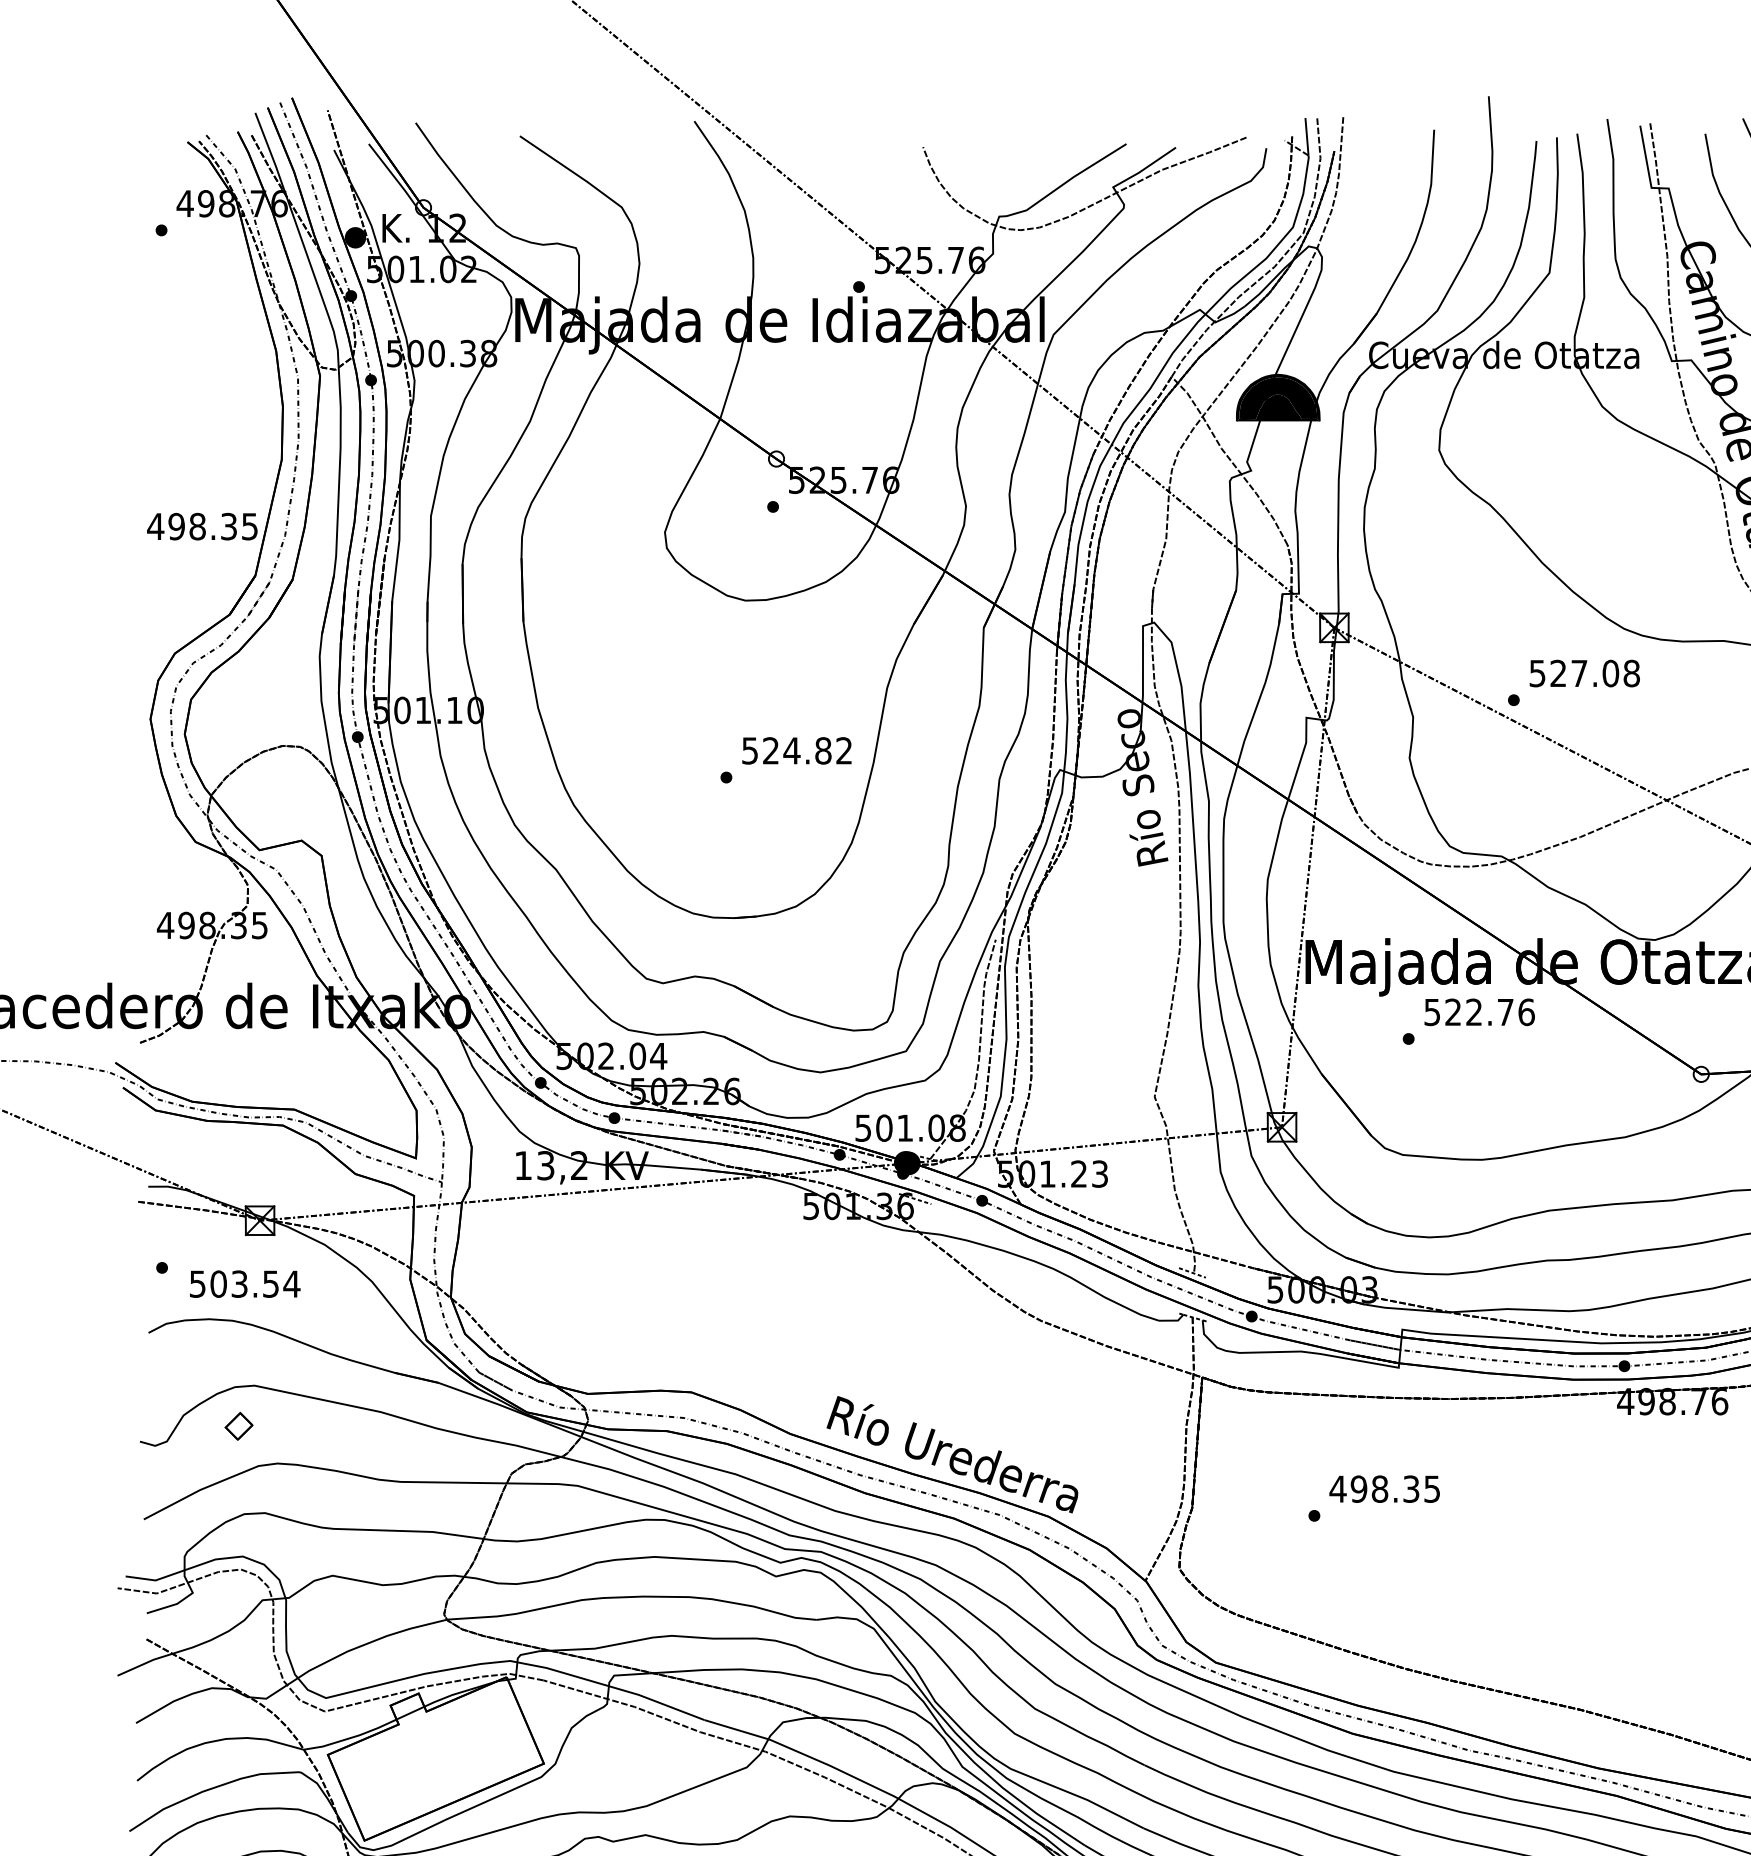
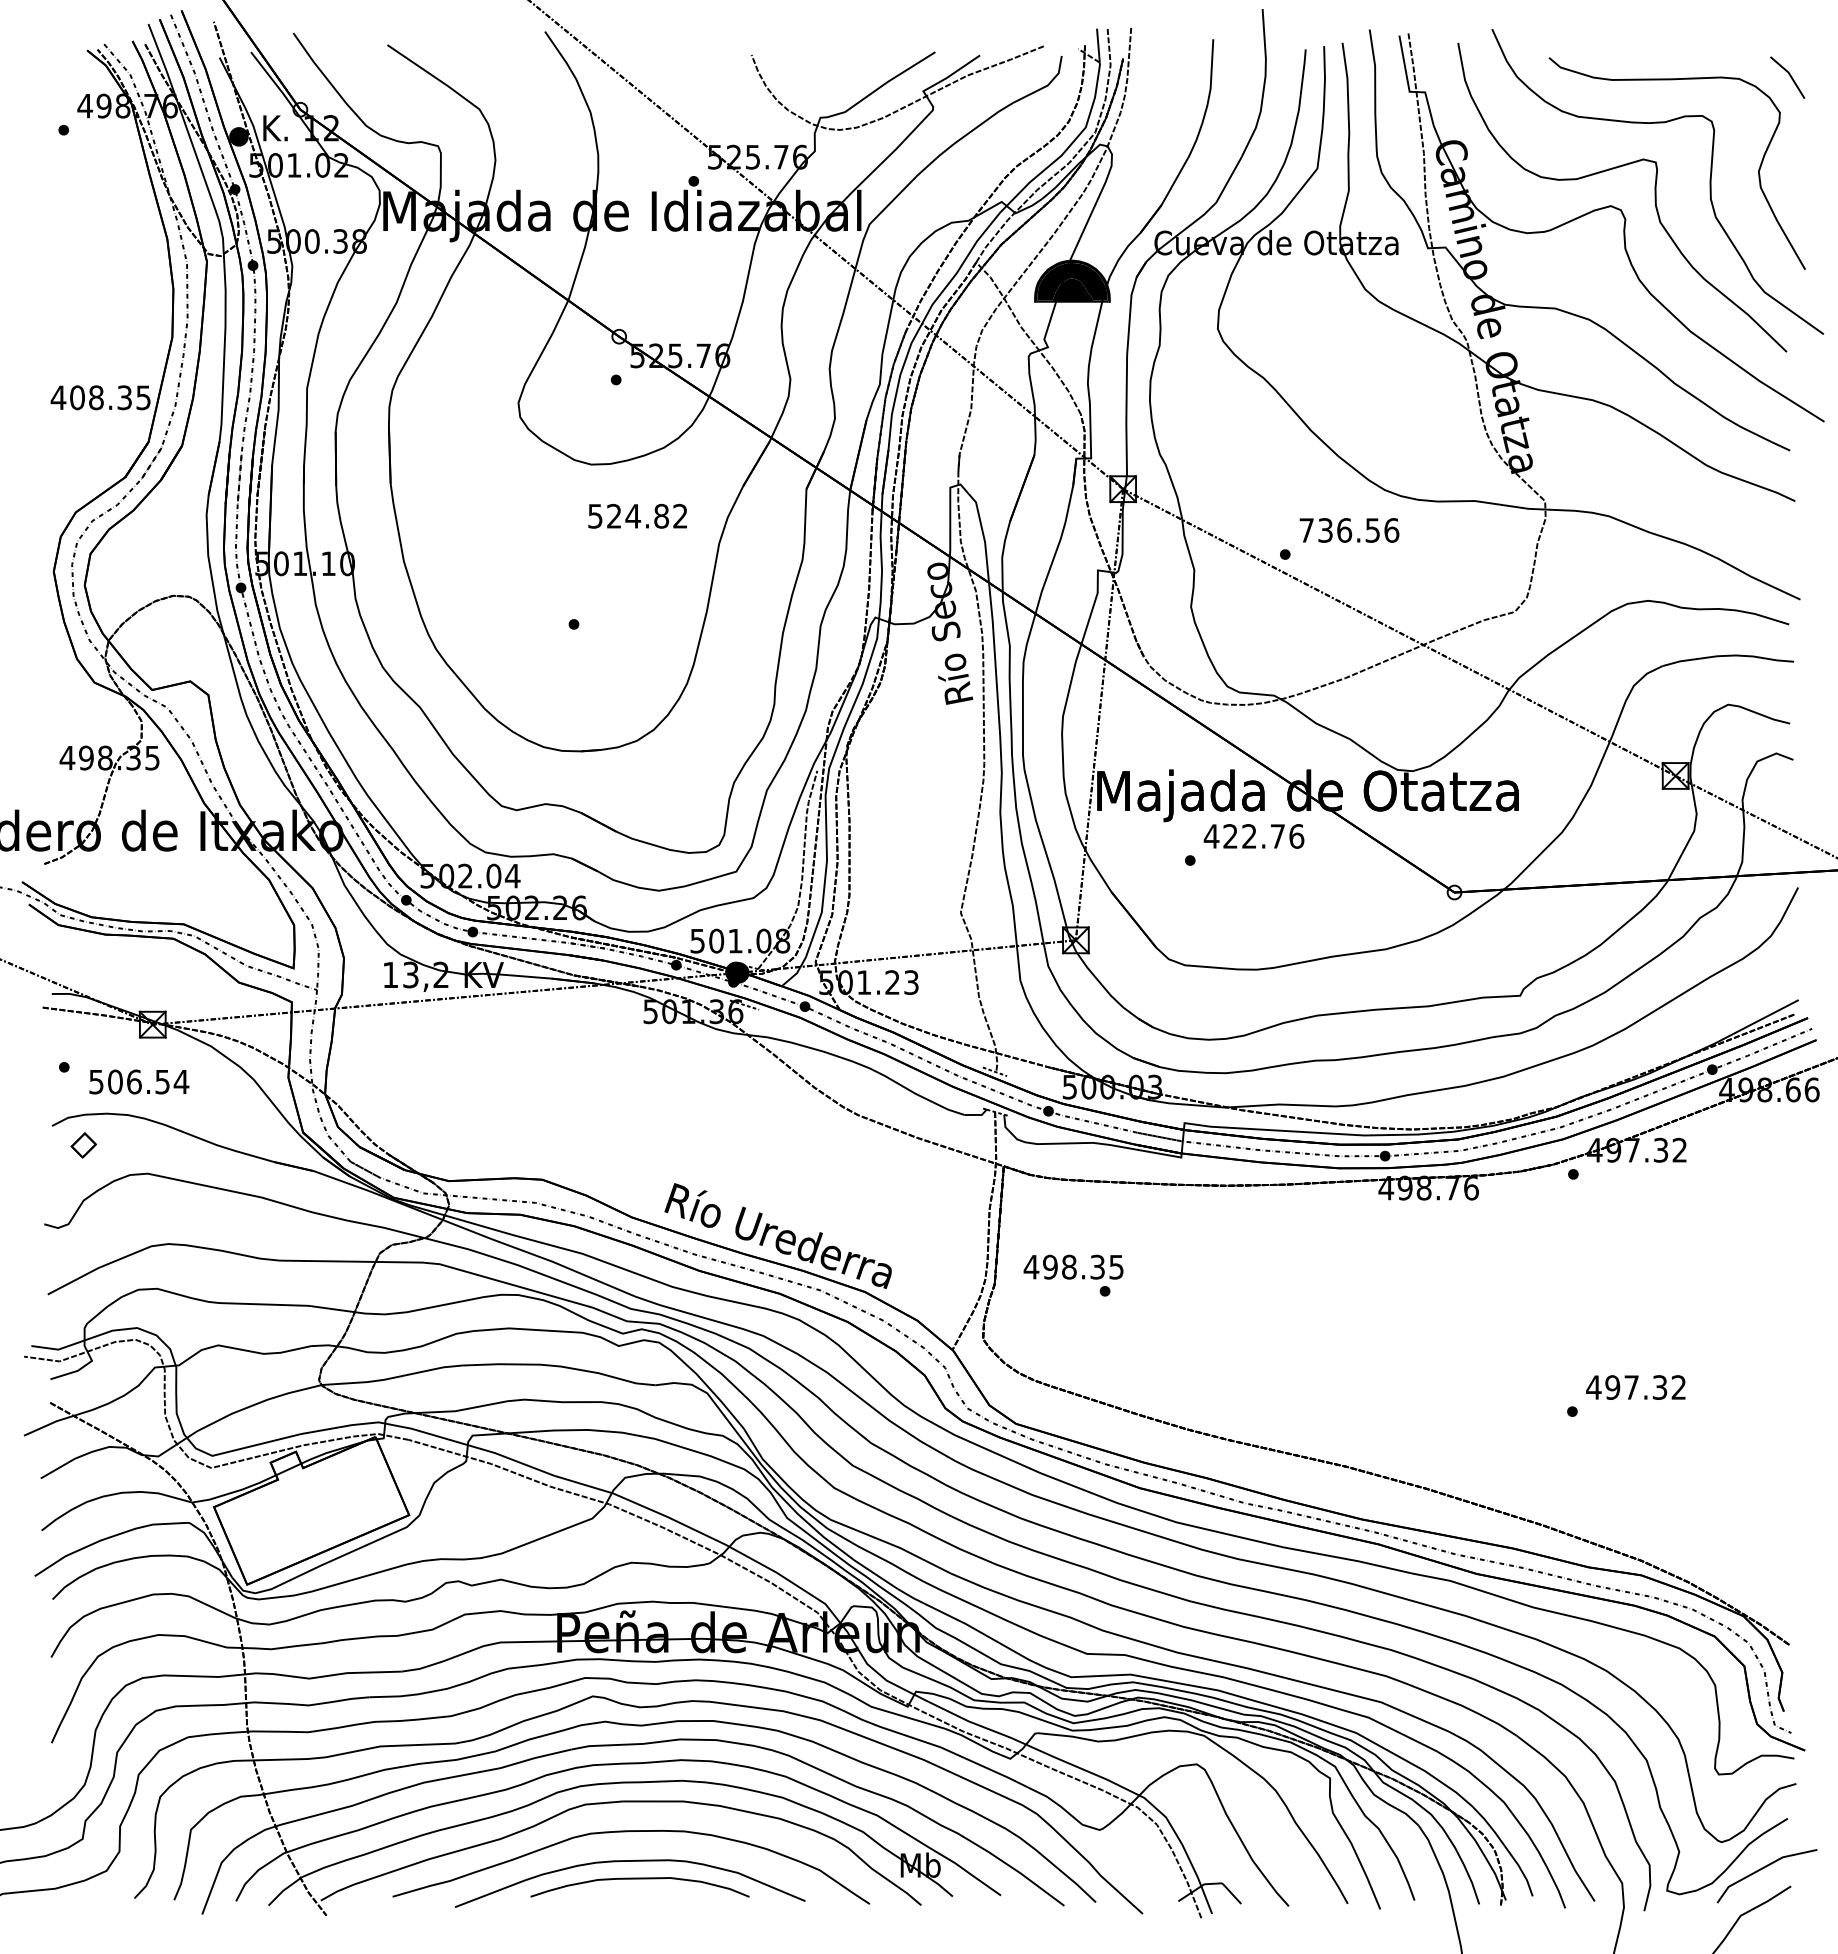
text: (176, 526) -> (77, 397), 498.35 -> 408.35
text: (1584, 673) -> (1349, 530), 527.08 -> 736.56
text: (796, 749) -> (637, 515), moved
text: (1432, 1012) -> (1211, 836), 522.76 -> 422.76
text: (239, 1283) -> (134, 1081), 503.54 -> 506.54
part: (238, 1426) -> (83, 1145), moved
text: (1384, 1488) -> (1073, 1266), moved

